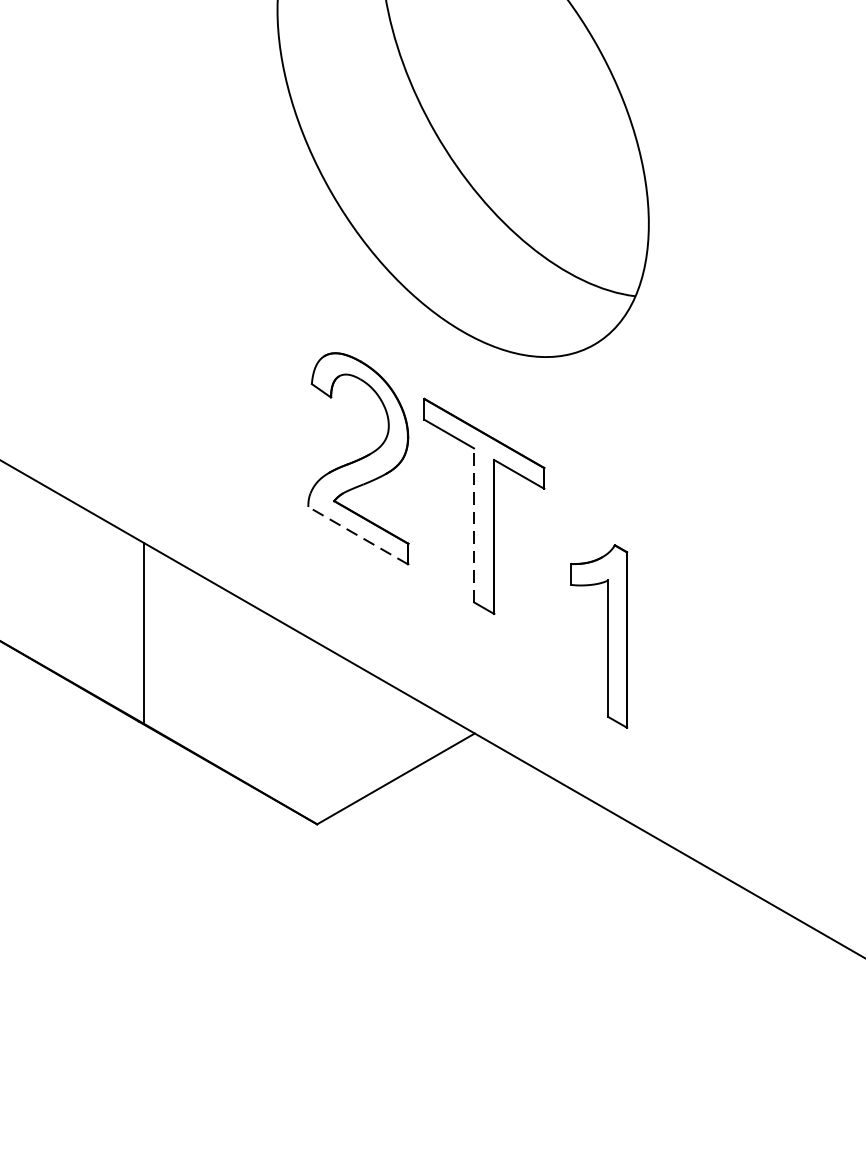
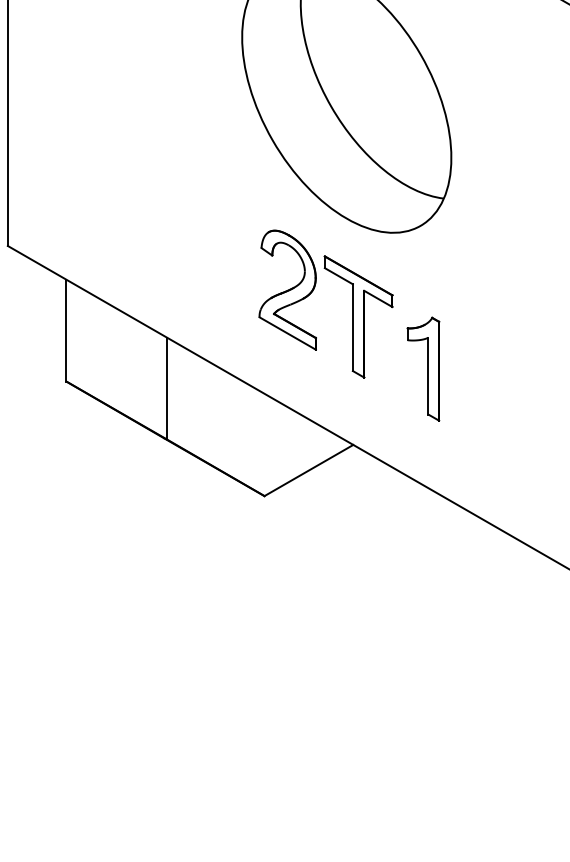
line: (473, 525) -> (352, 327), dashed -> solid
line: (357, 535) -> (287, 333), dashed -> solid
part: (599, 635) -> (423, 368), moved

